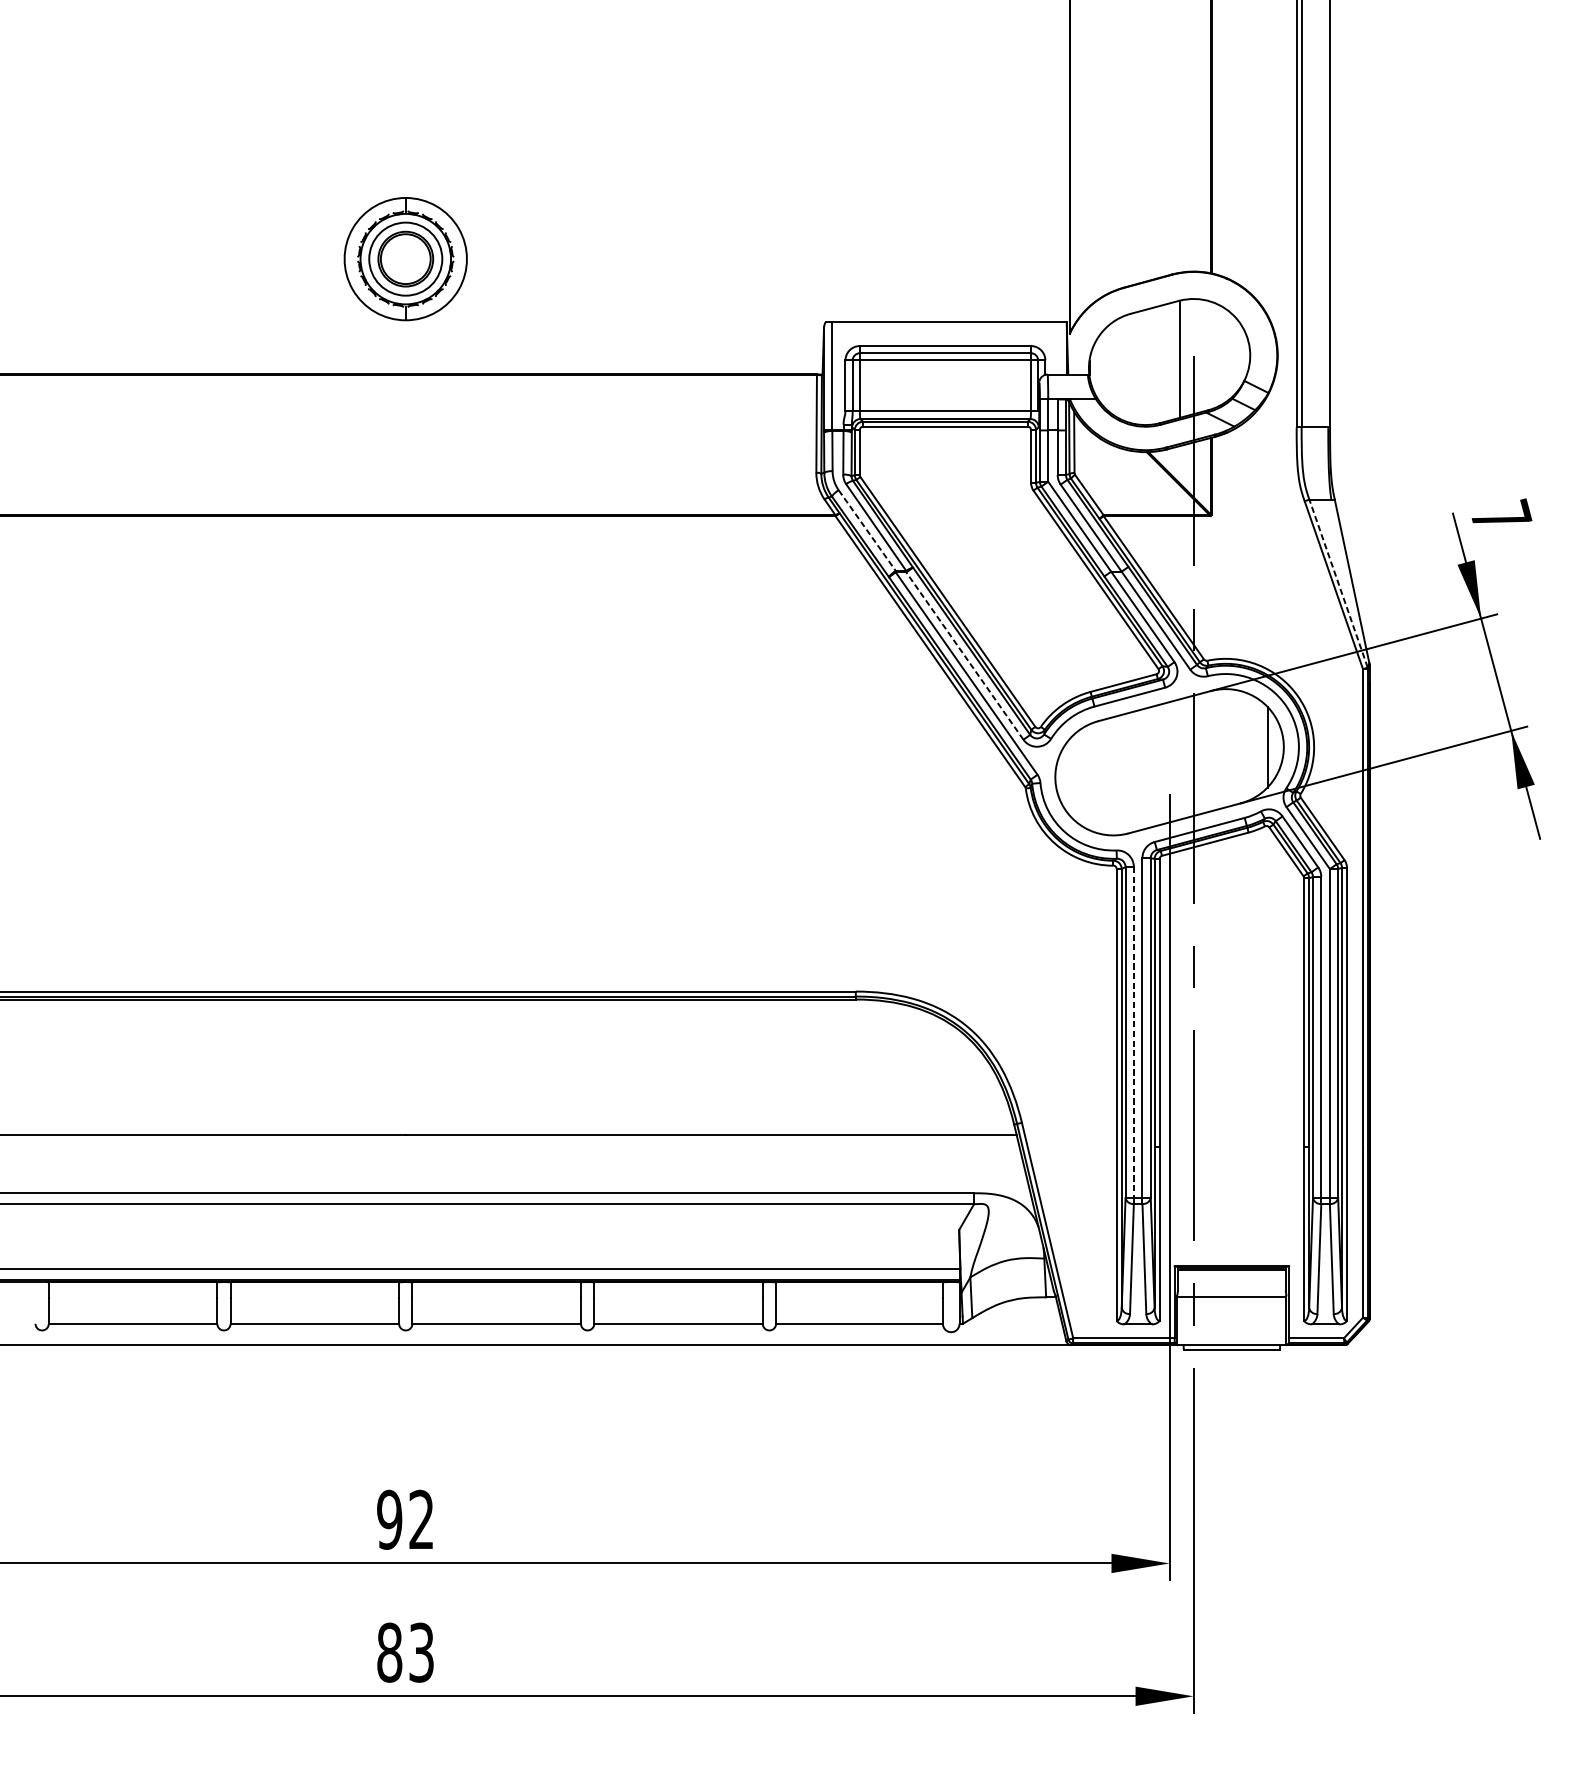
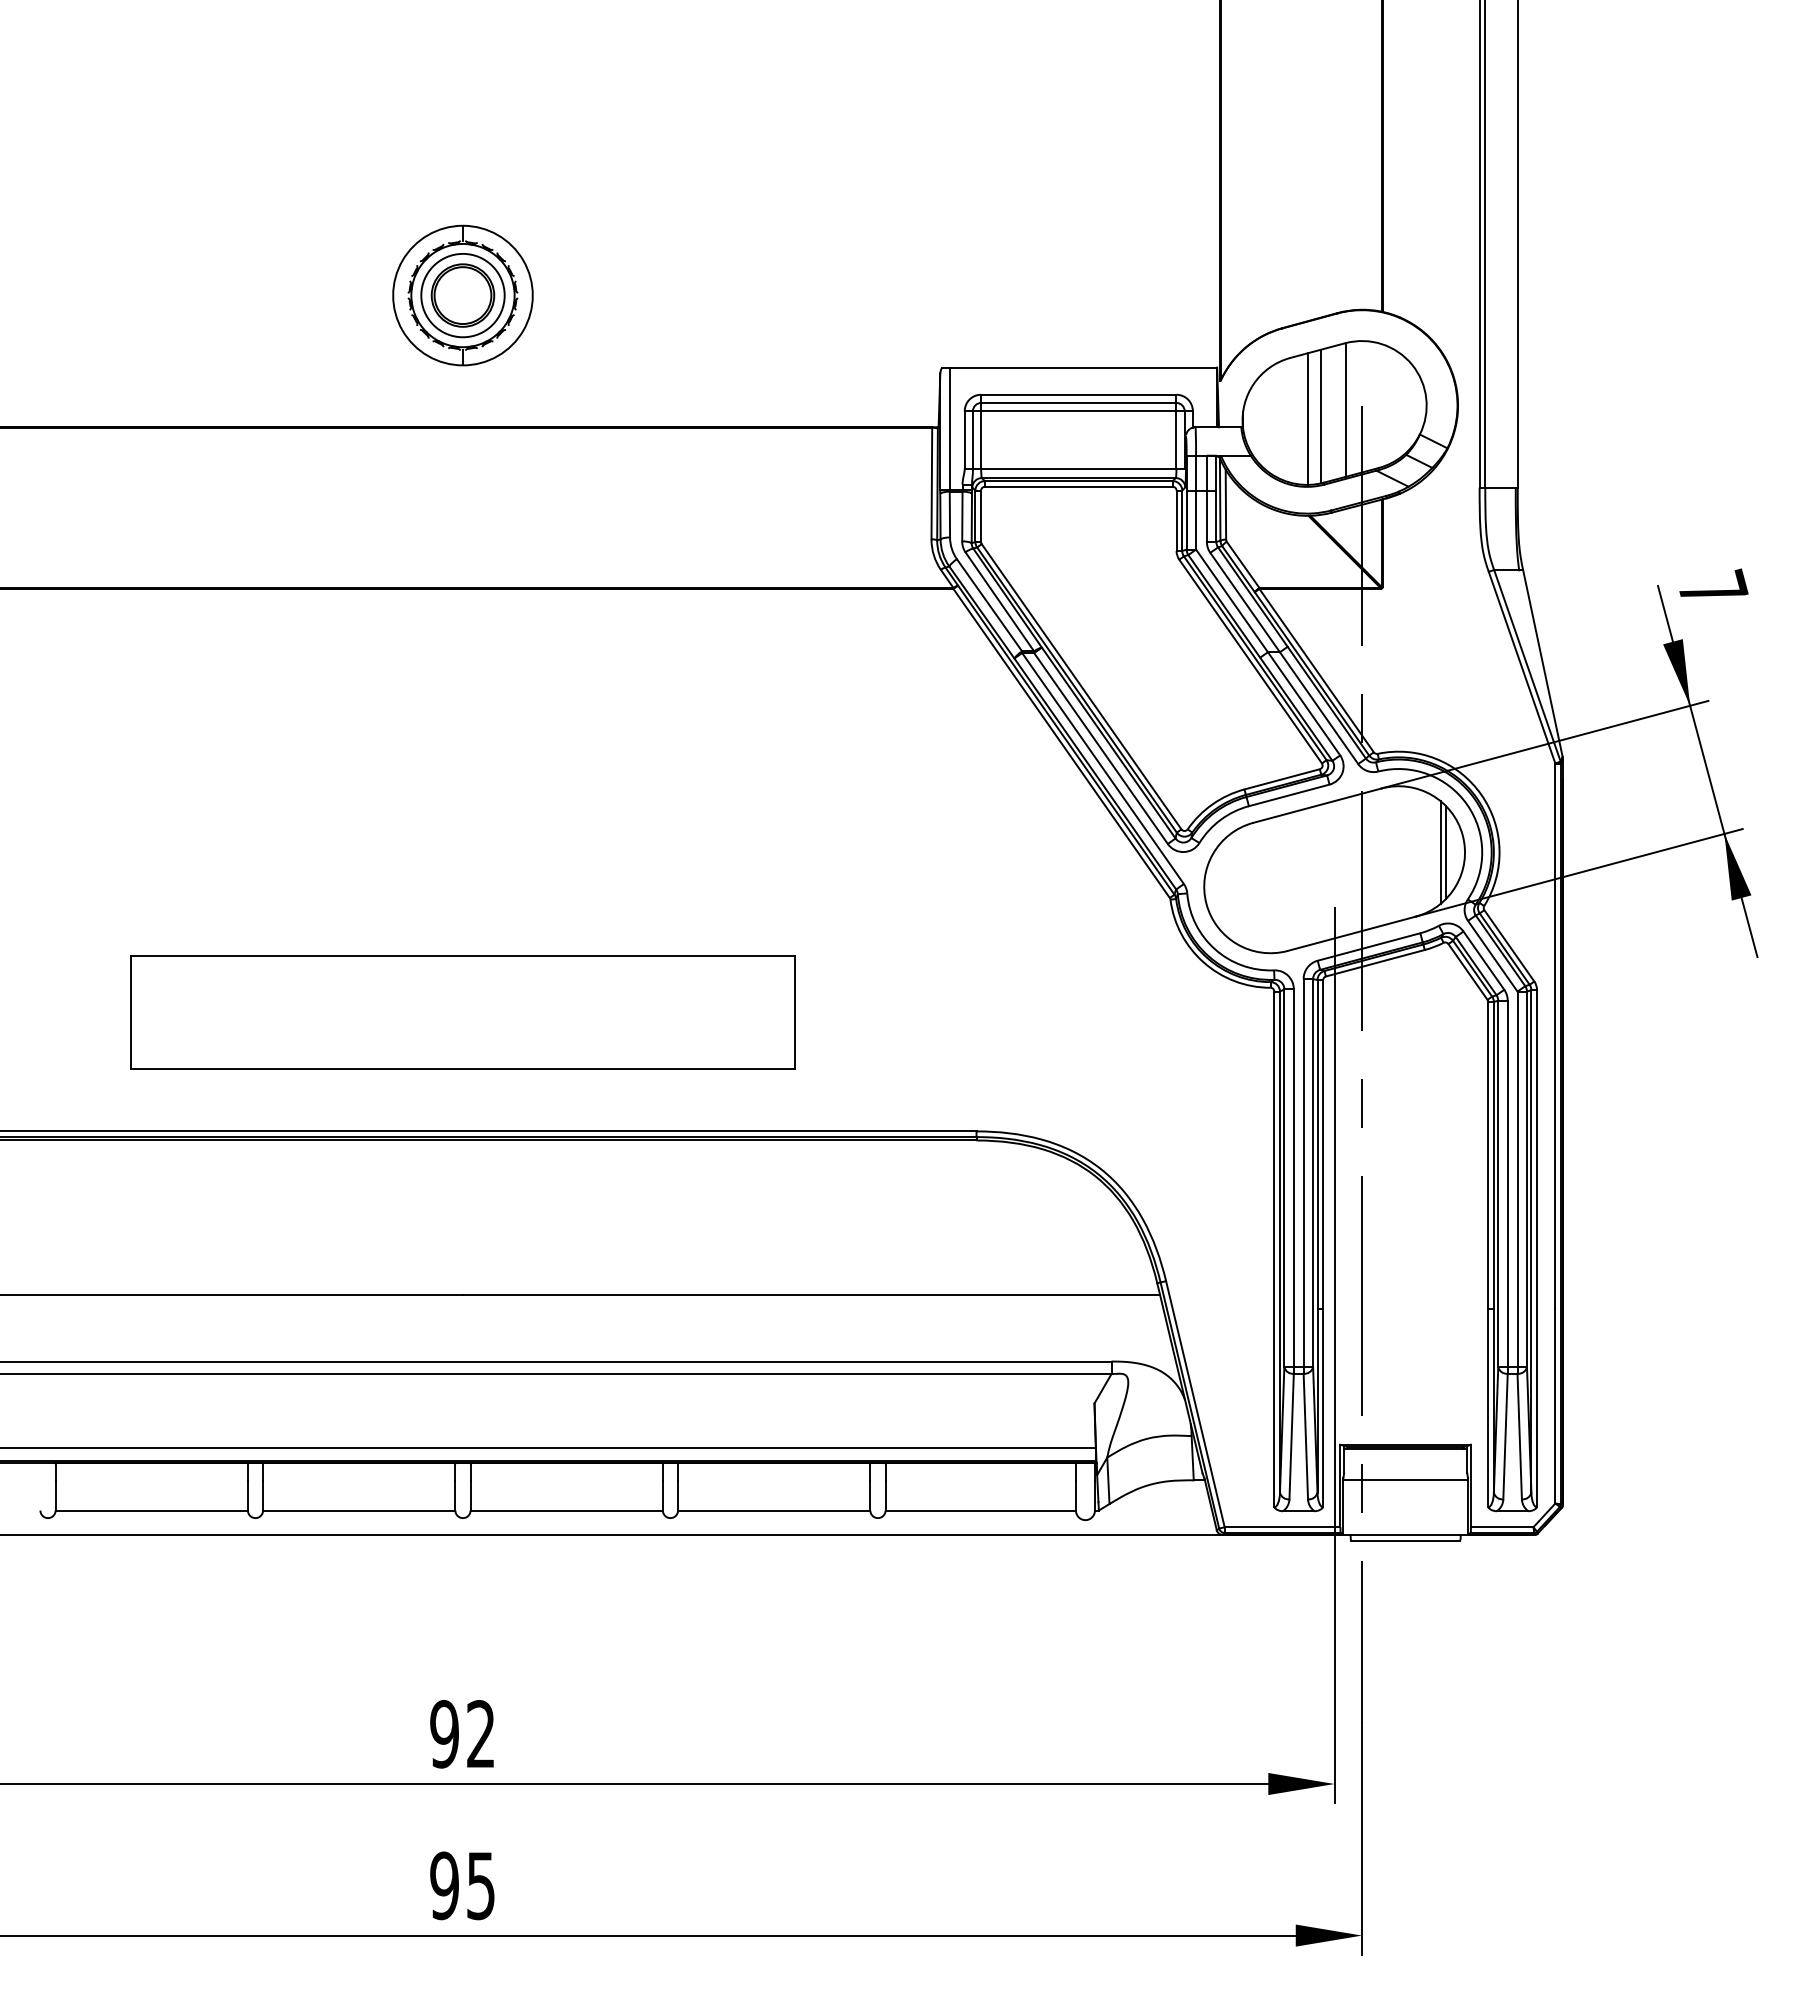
line: (1158, 365) -> (1321, 416), added
line: (1146, 366) -> (1308, 418), added
line: (867, 530) -> (989, 605), dashed -> solid
line: (1338, 583) -> (1527, 665), dashed -> solid
line: (965, 656) -> (1101, 748), dashed -> solid
line: (1262, 747) -> (1440, 852), added
part: (405, 887) -> (462, 1012), added
line: (1133, 1032) -> (1293, 1178), dashed -> solid
text: (405, 1652) -> (462, 1885), 83 -> 95

